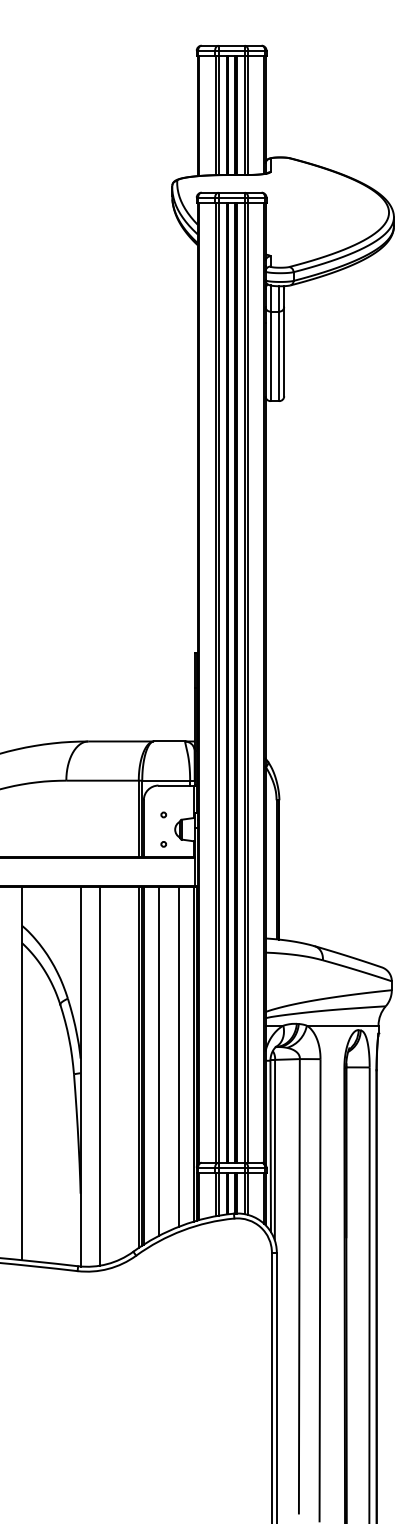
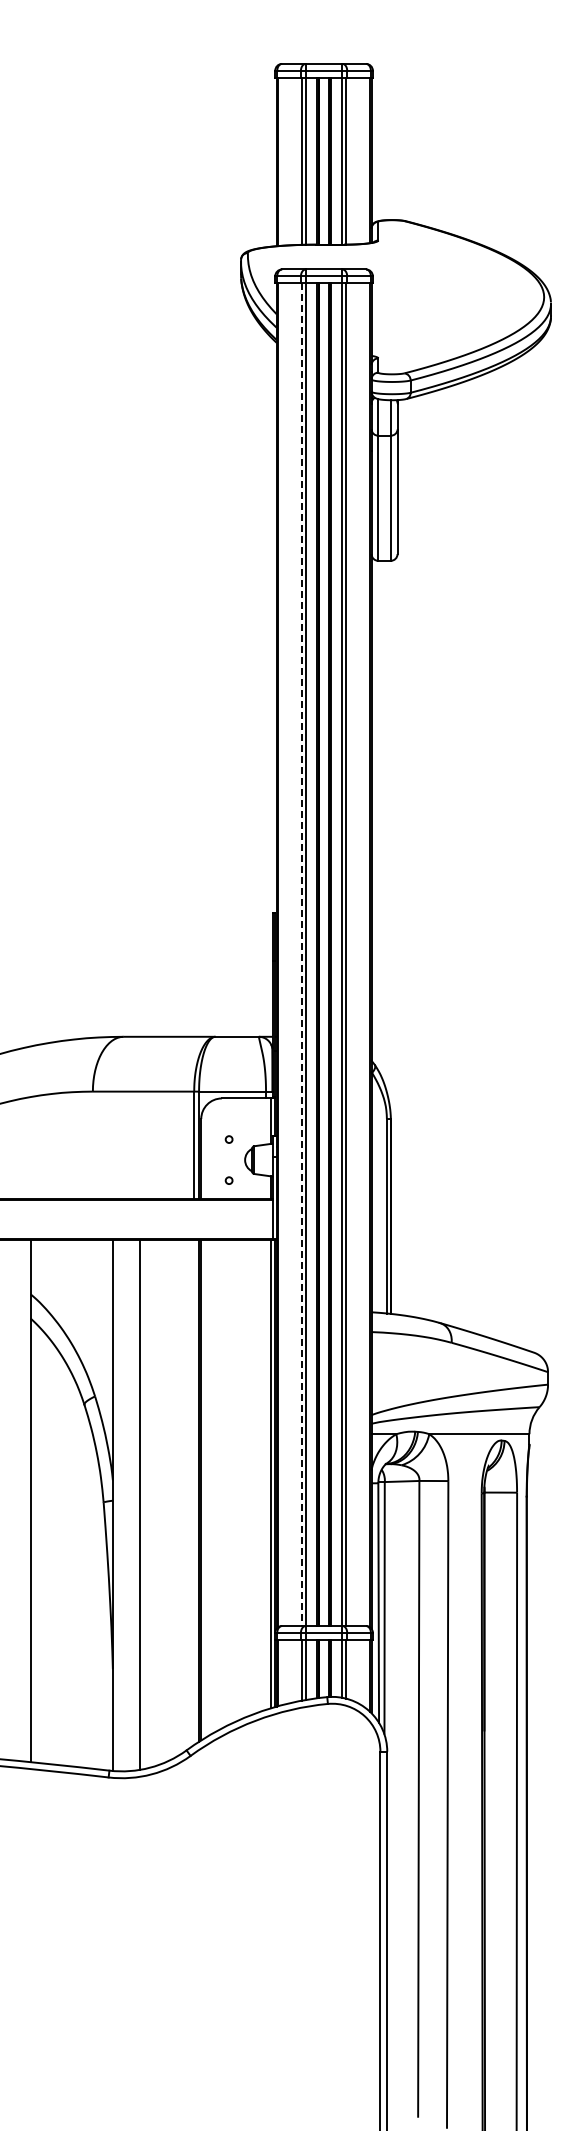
line: (215, 683) -> (301, 955), solid -> dashed
line: (178, 1056) -> (249, 1477), removed
line: (159, 1060) -> (222, 1483), removed
line: (138, 1067) -> (194, 1492), removed

